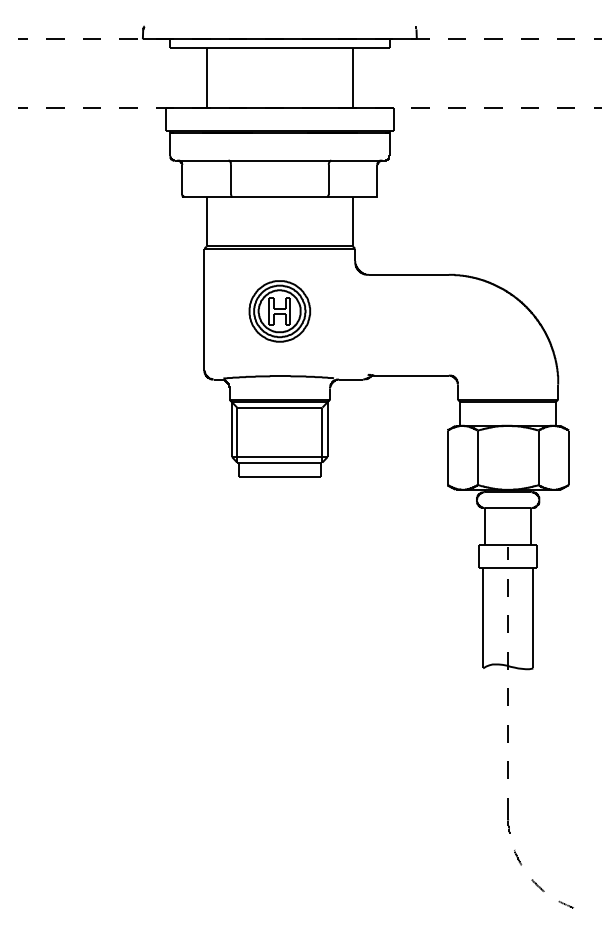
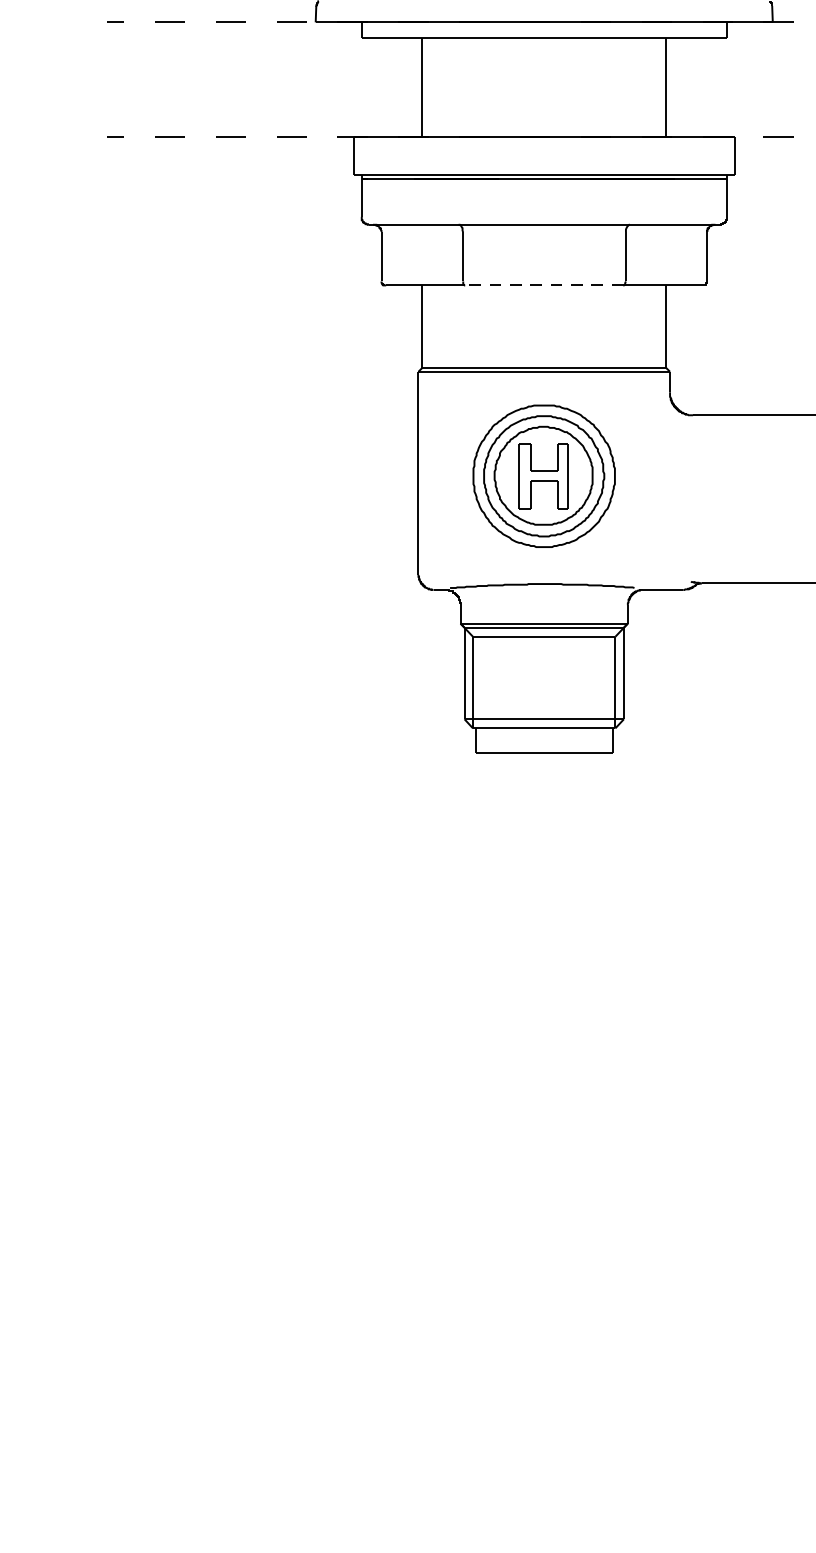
line: (279, 197) -> (543, 286), solid -> dashed
part: (279, 311) -> (543, 476), size x1.4

